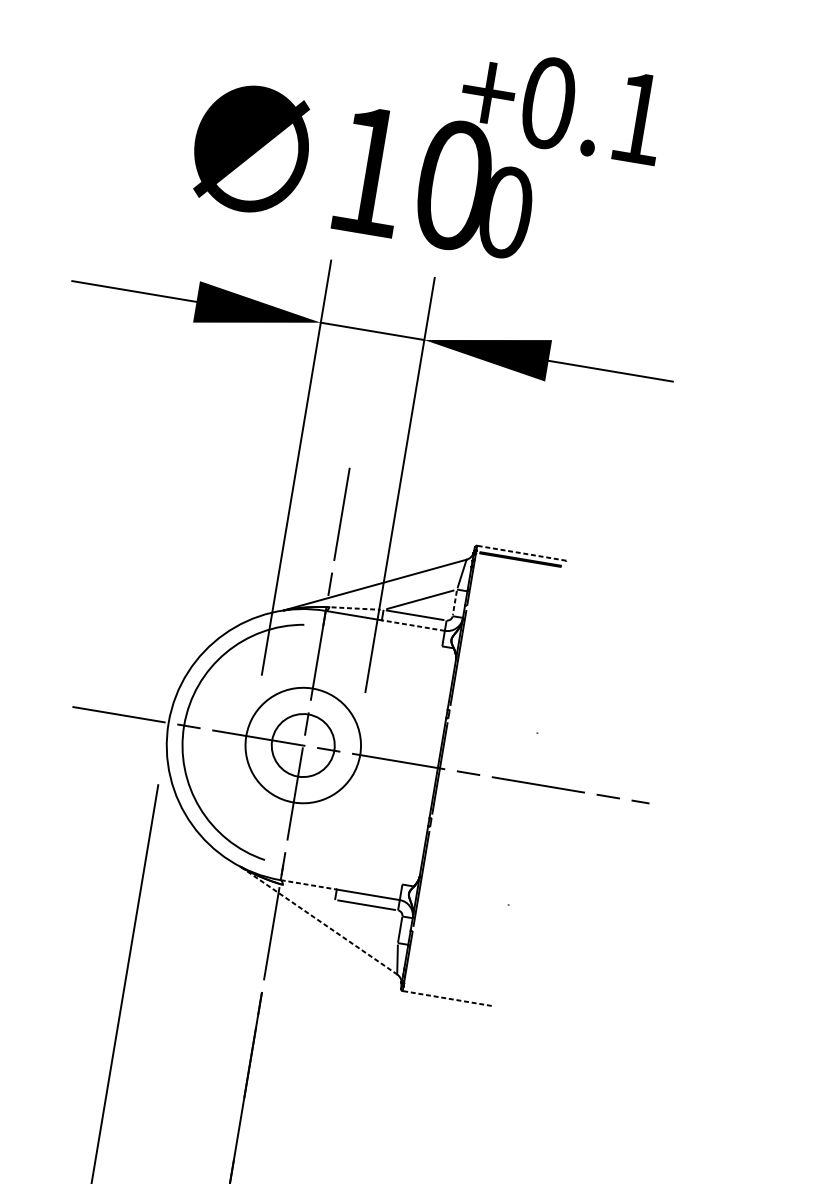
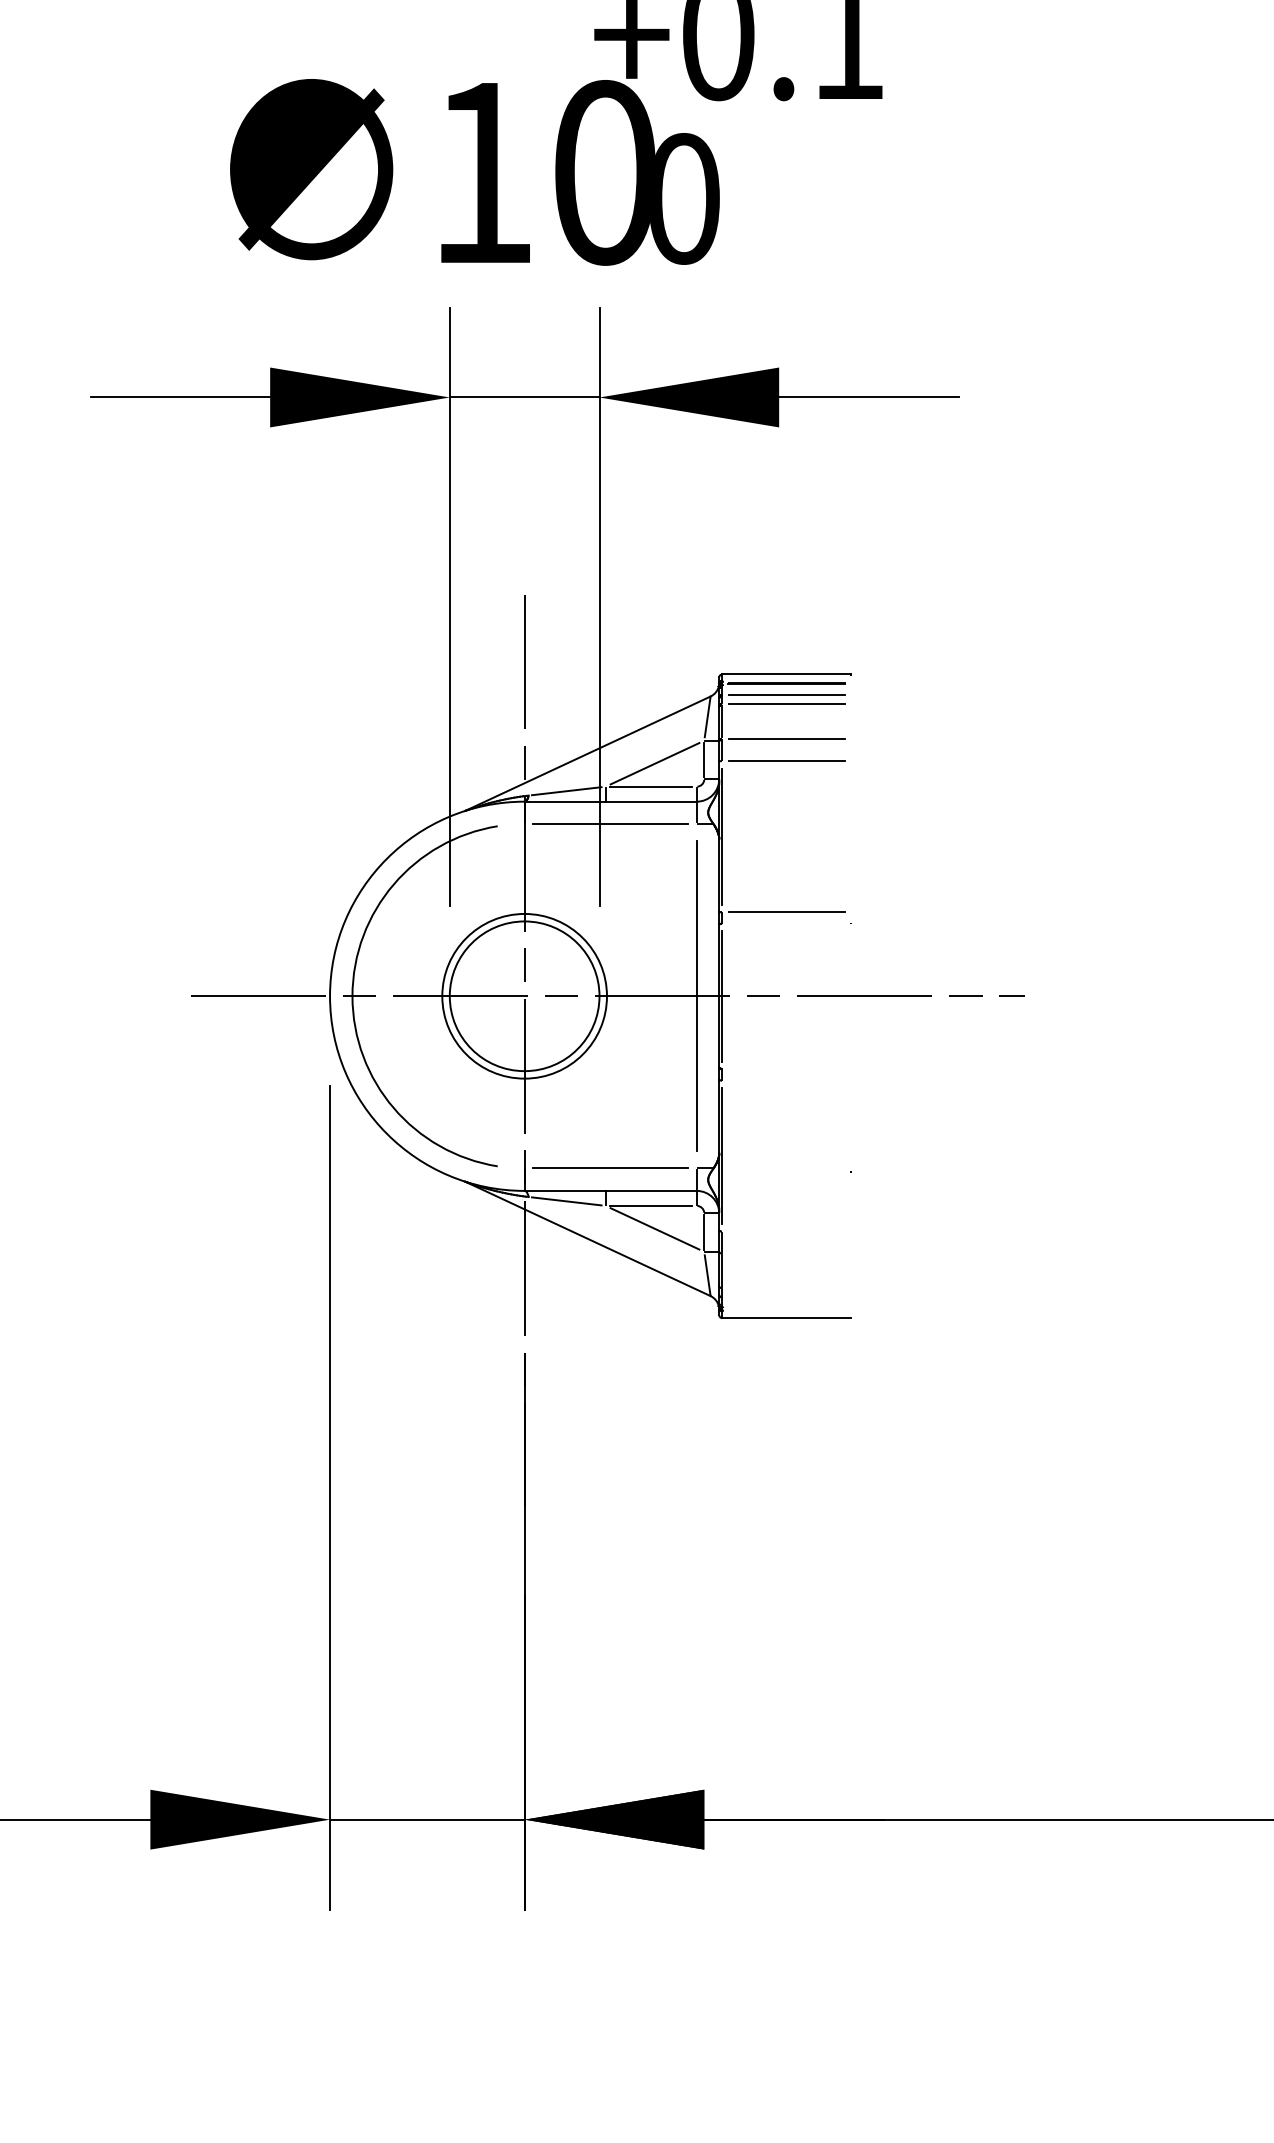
line: (521, 553) -> (786, 674), dashed -> solid
line: (519, 567) -> (786, 695), added
line: (518, 574) -> (786, 704), added
line: (514, 597) -> (786, 738), added
line: (454, 603) -> (704, 760), dashed -> solid
line: (355, 608) -> (566, 791), dashed -> solid
line: (511, 613) -> (786, 761), added
line: (413, 625) -> (651, 801), dashed -> solid
line: (382, 636) -> (610, 824), added
line: (494, 717) -> (786, 912), added
circle: (303, 745) -> (524, 996), size x1.67
line: (422, 765) -> (696, 996), added
line: (342, 874) -> (610, 1168), added
line: (309, 884) -> (565, 1190), dashed -> solid
line: (308, 892) -> (566, 1201), added
line: (319, 921) -> (588, 1239), dashed -> solid
line: (366, 921) -> (654, 1228), added
line: (447, 998) -> (786, 1318), dashed -> solid

